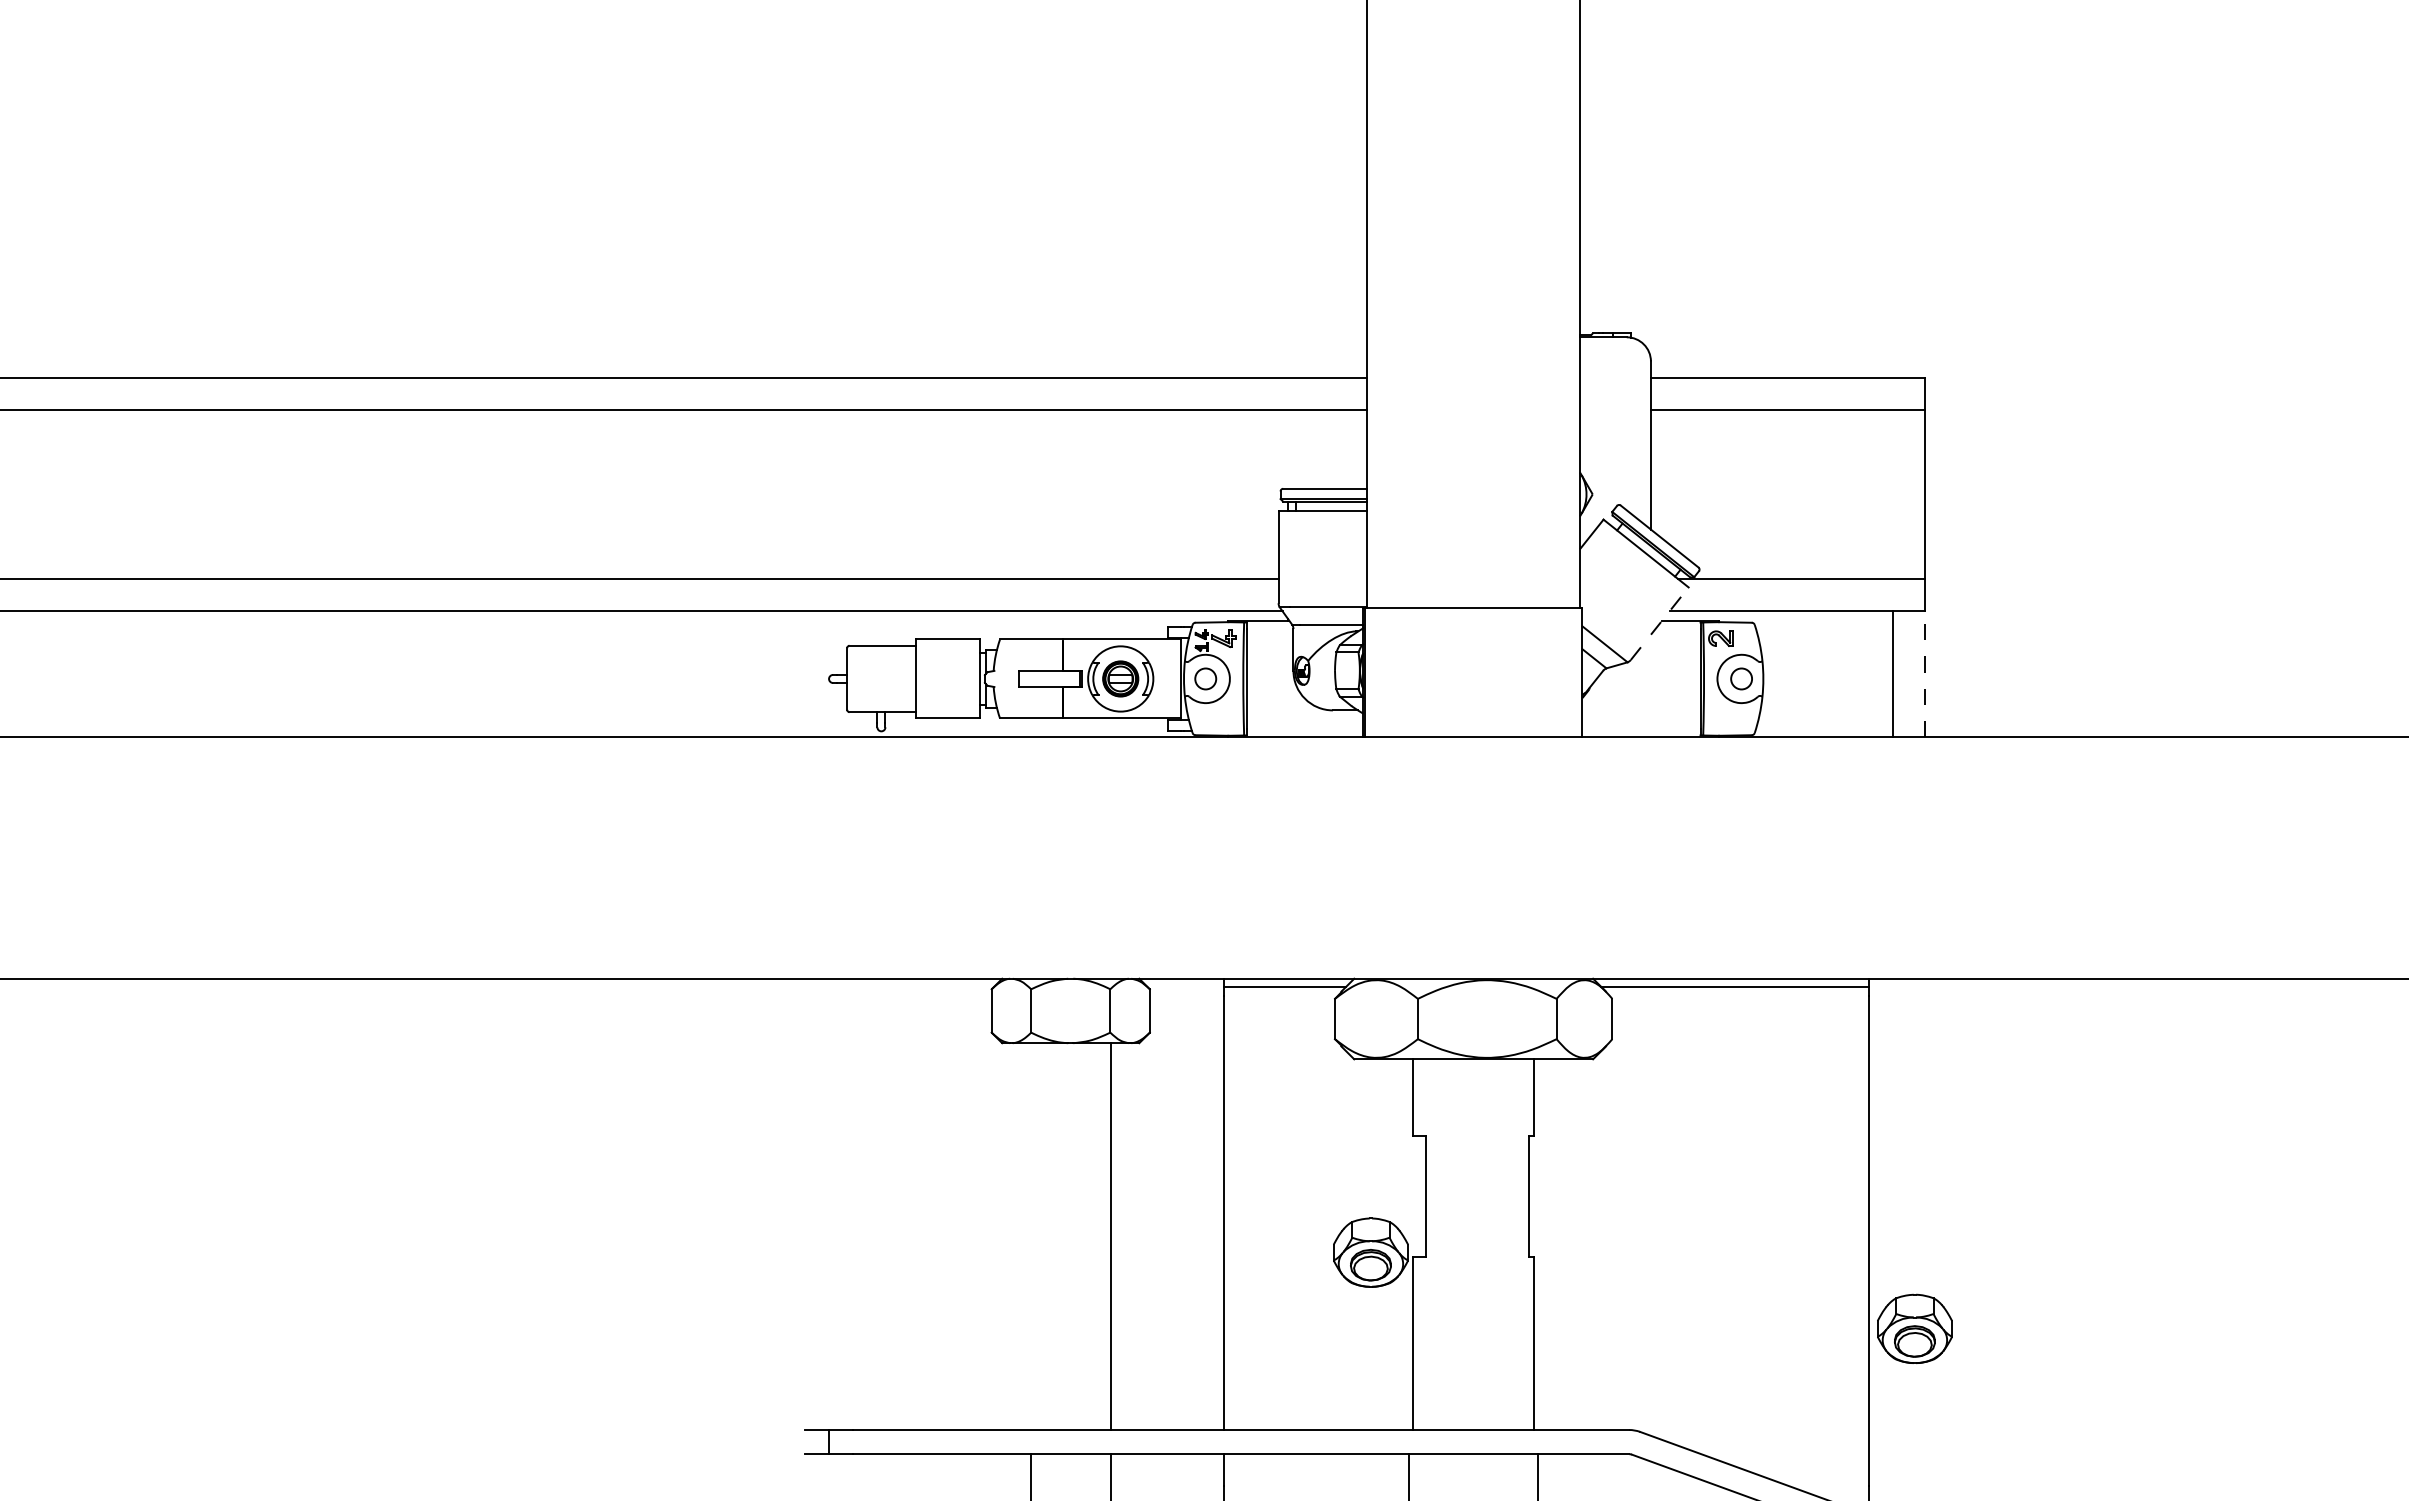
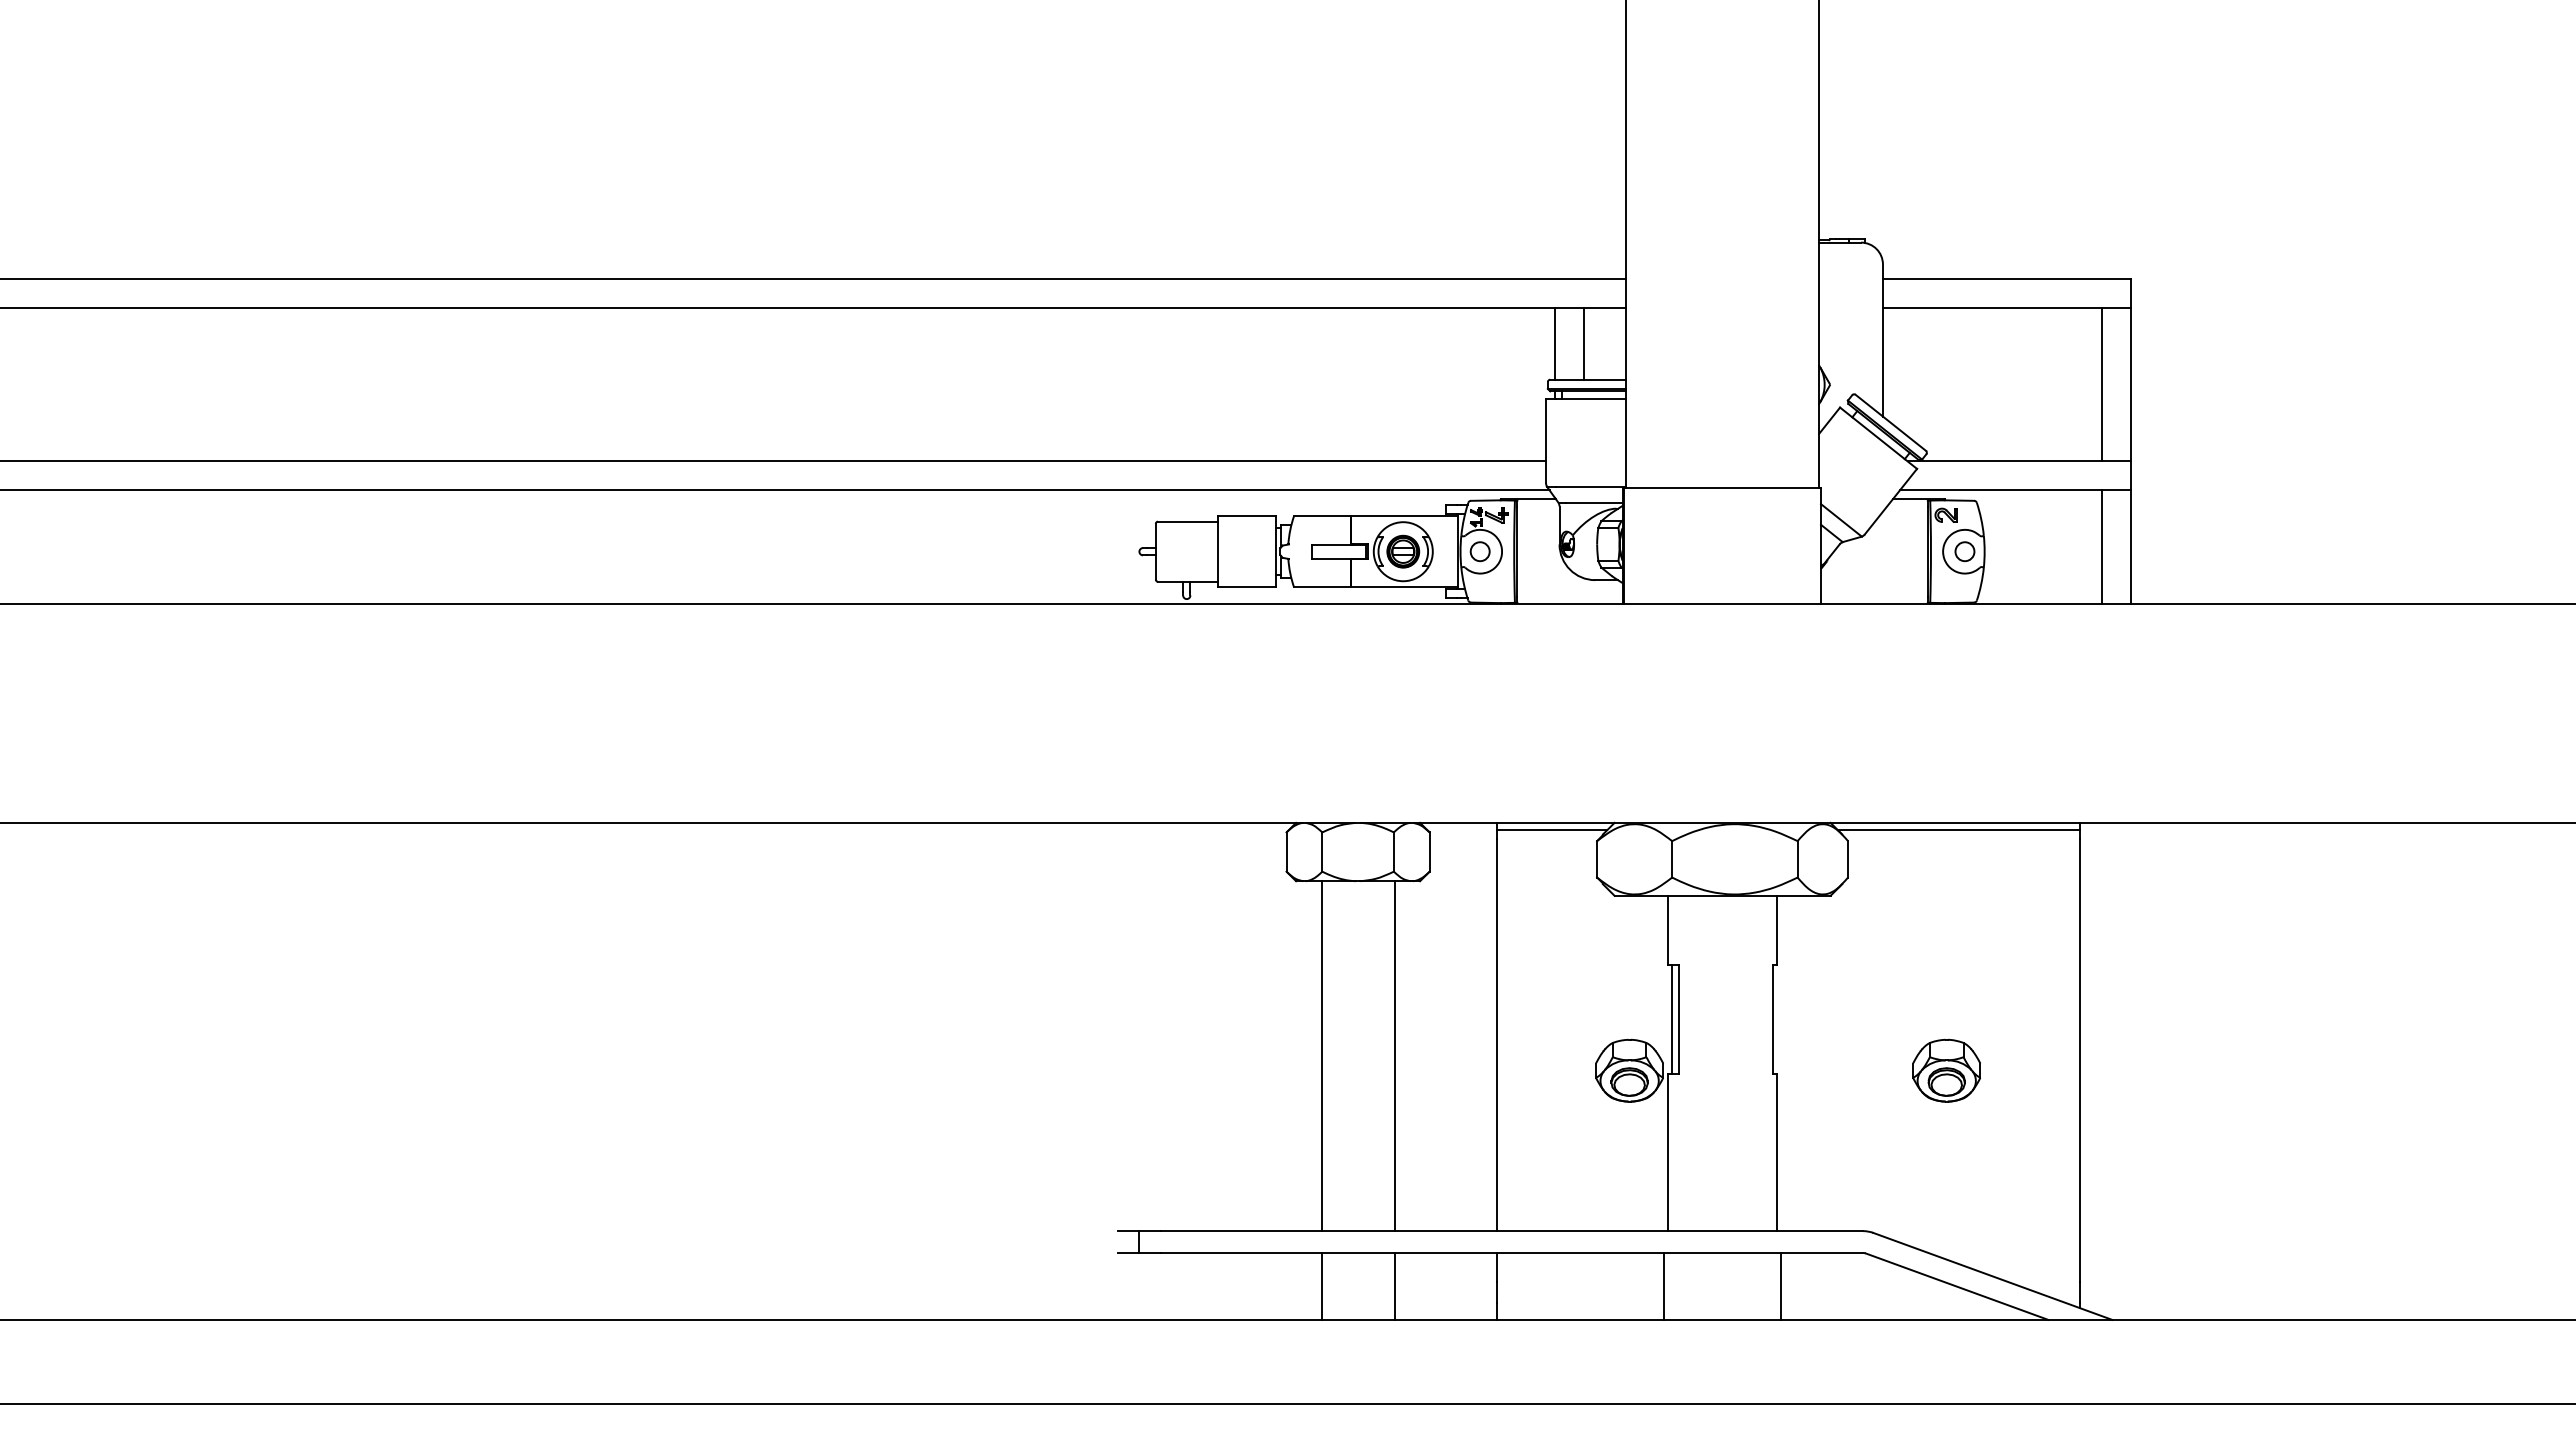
line: (1287, 448) -> (1554, 343), added
line: (1321, 448) -> (1584, 343), added
line: (1892, 494) -> (2101, 384), added
line: (1659, 623) -> (1890, 501), dashed -> solid
line: (1924, 674) -> (2130, 547), dashed -> solid
line: (1418, 1196) -> (1672, 1019), added
line: (1030, 1236) -> (1321, 1056), added
part: (1914, 1328) -> (1946, 1070), moved

